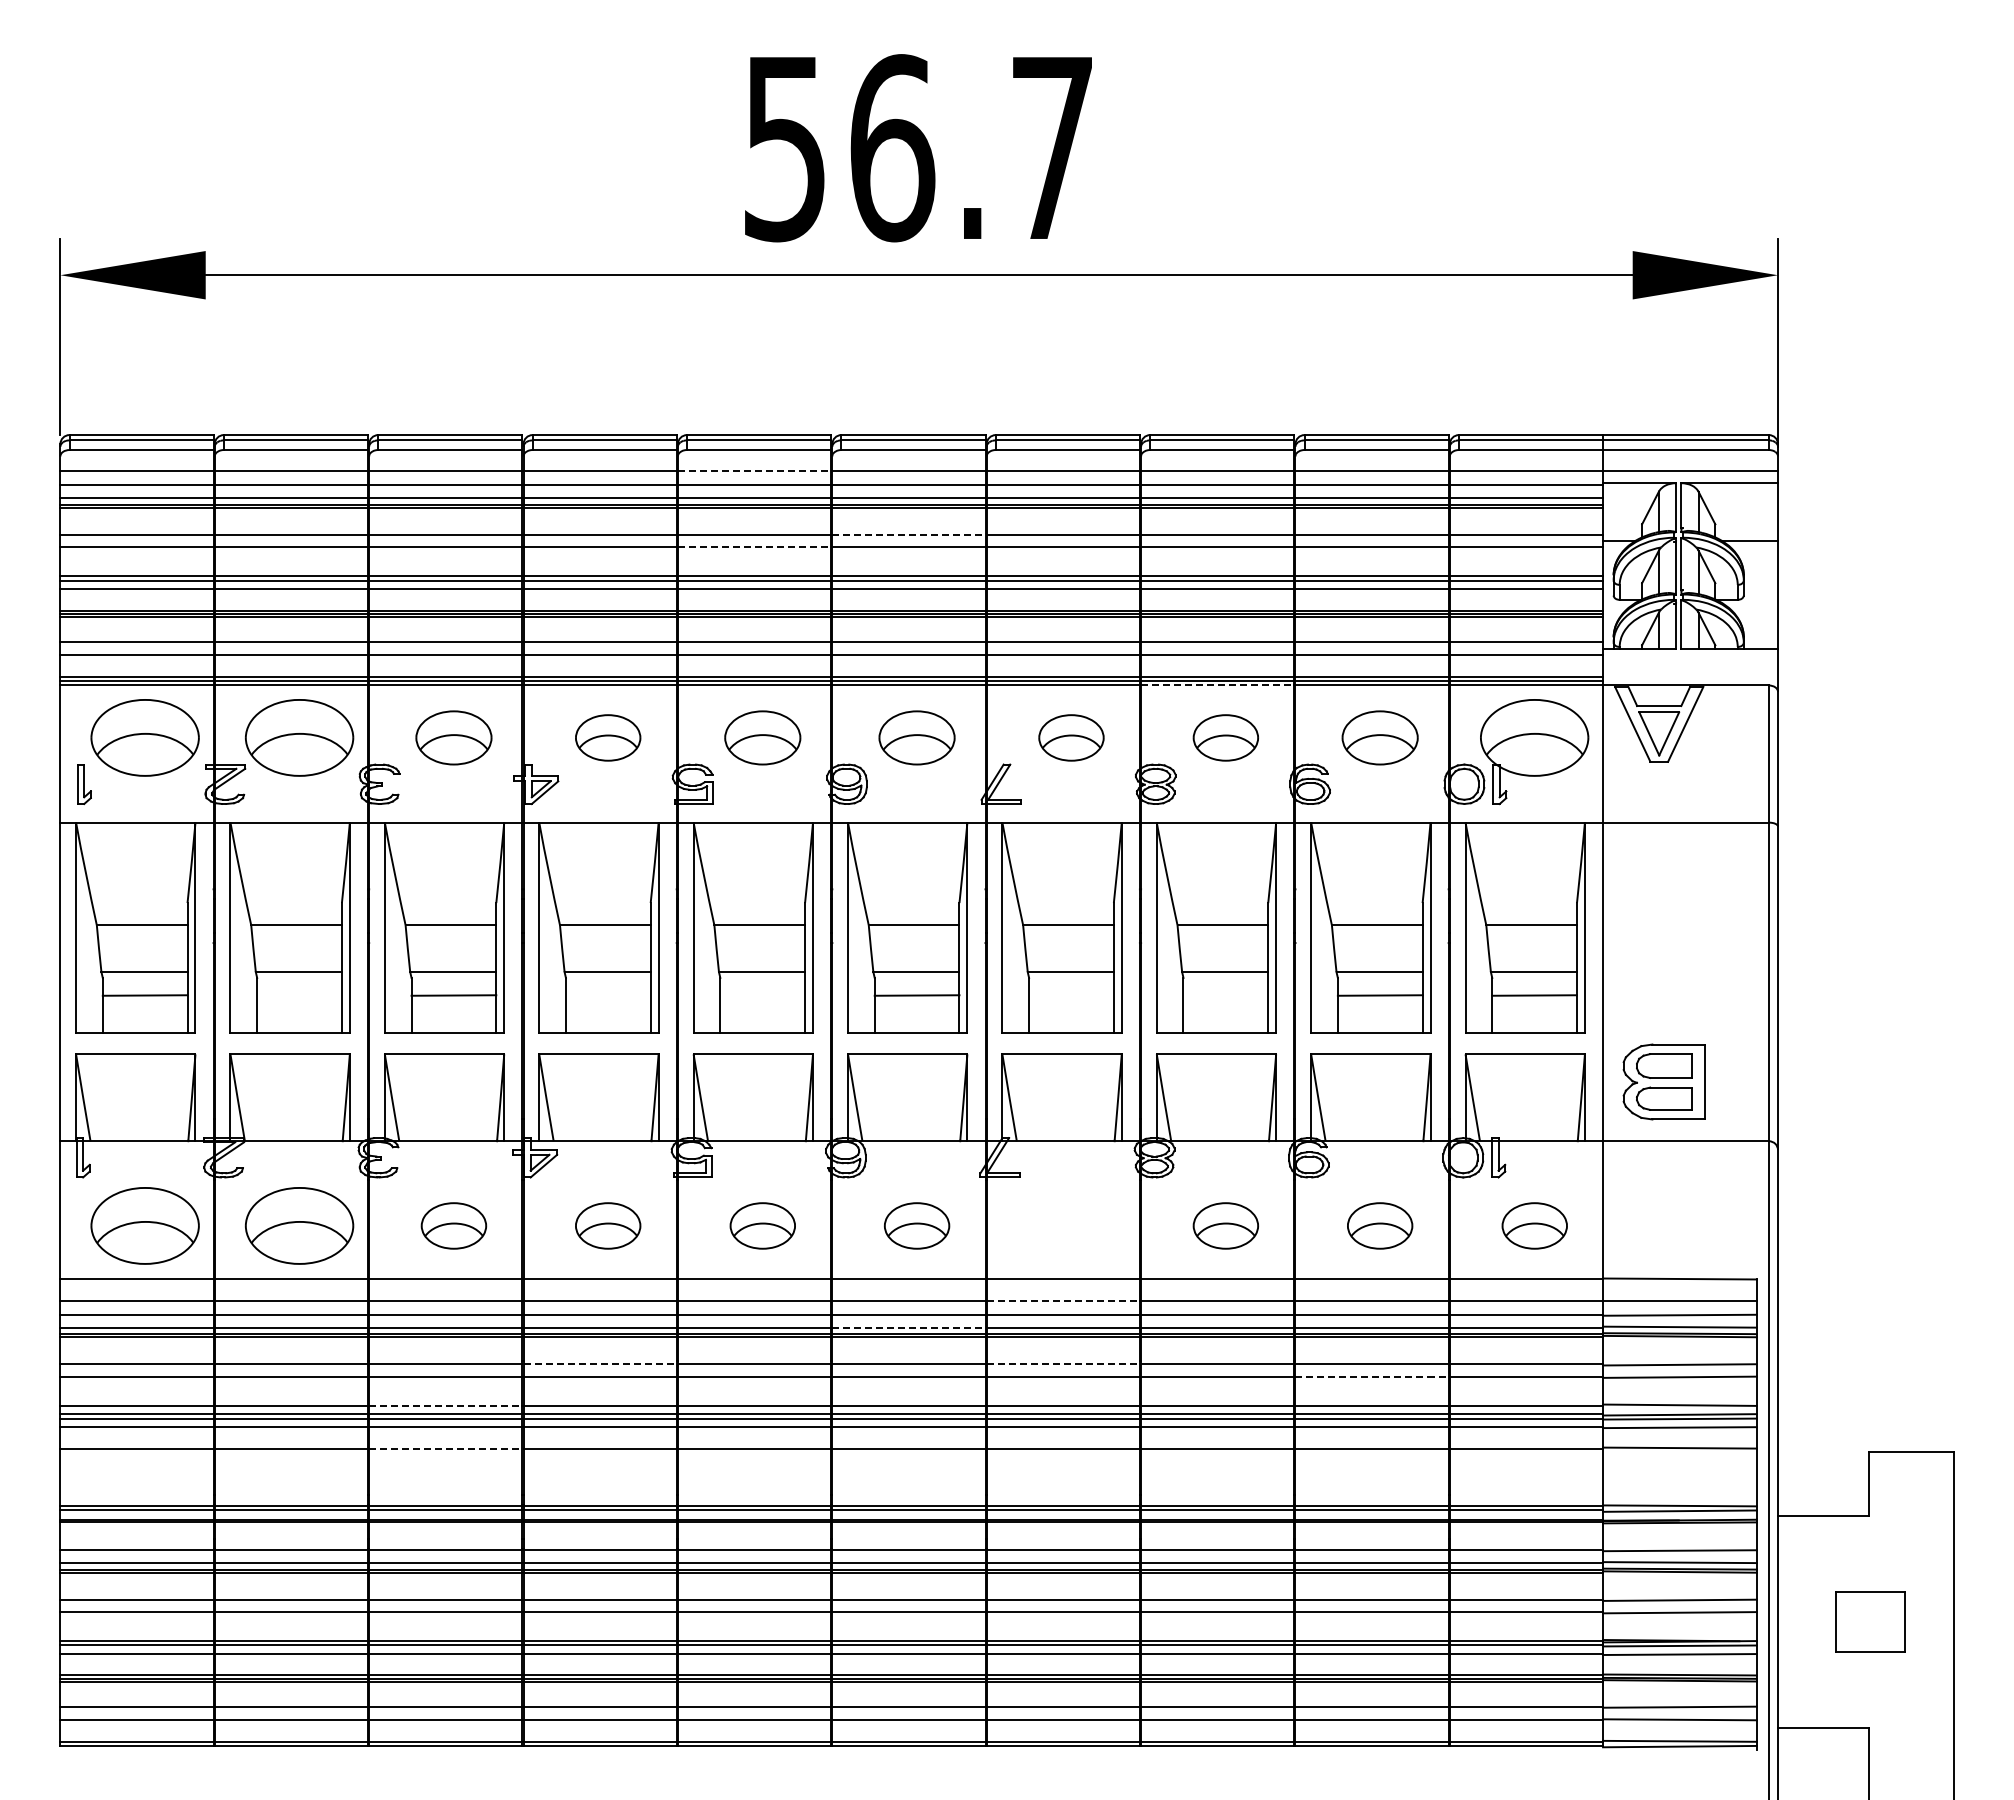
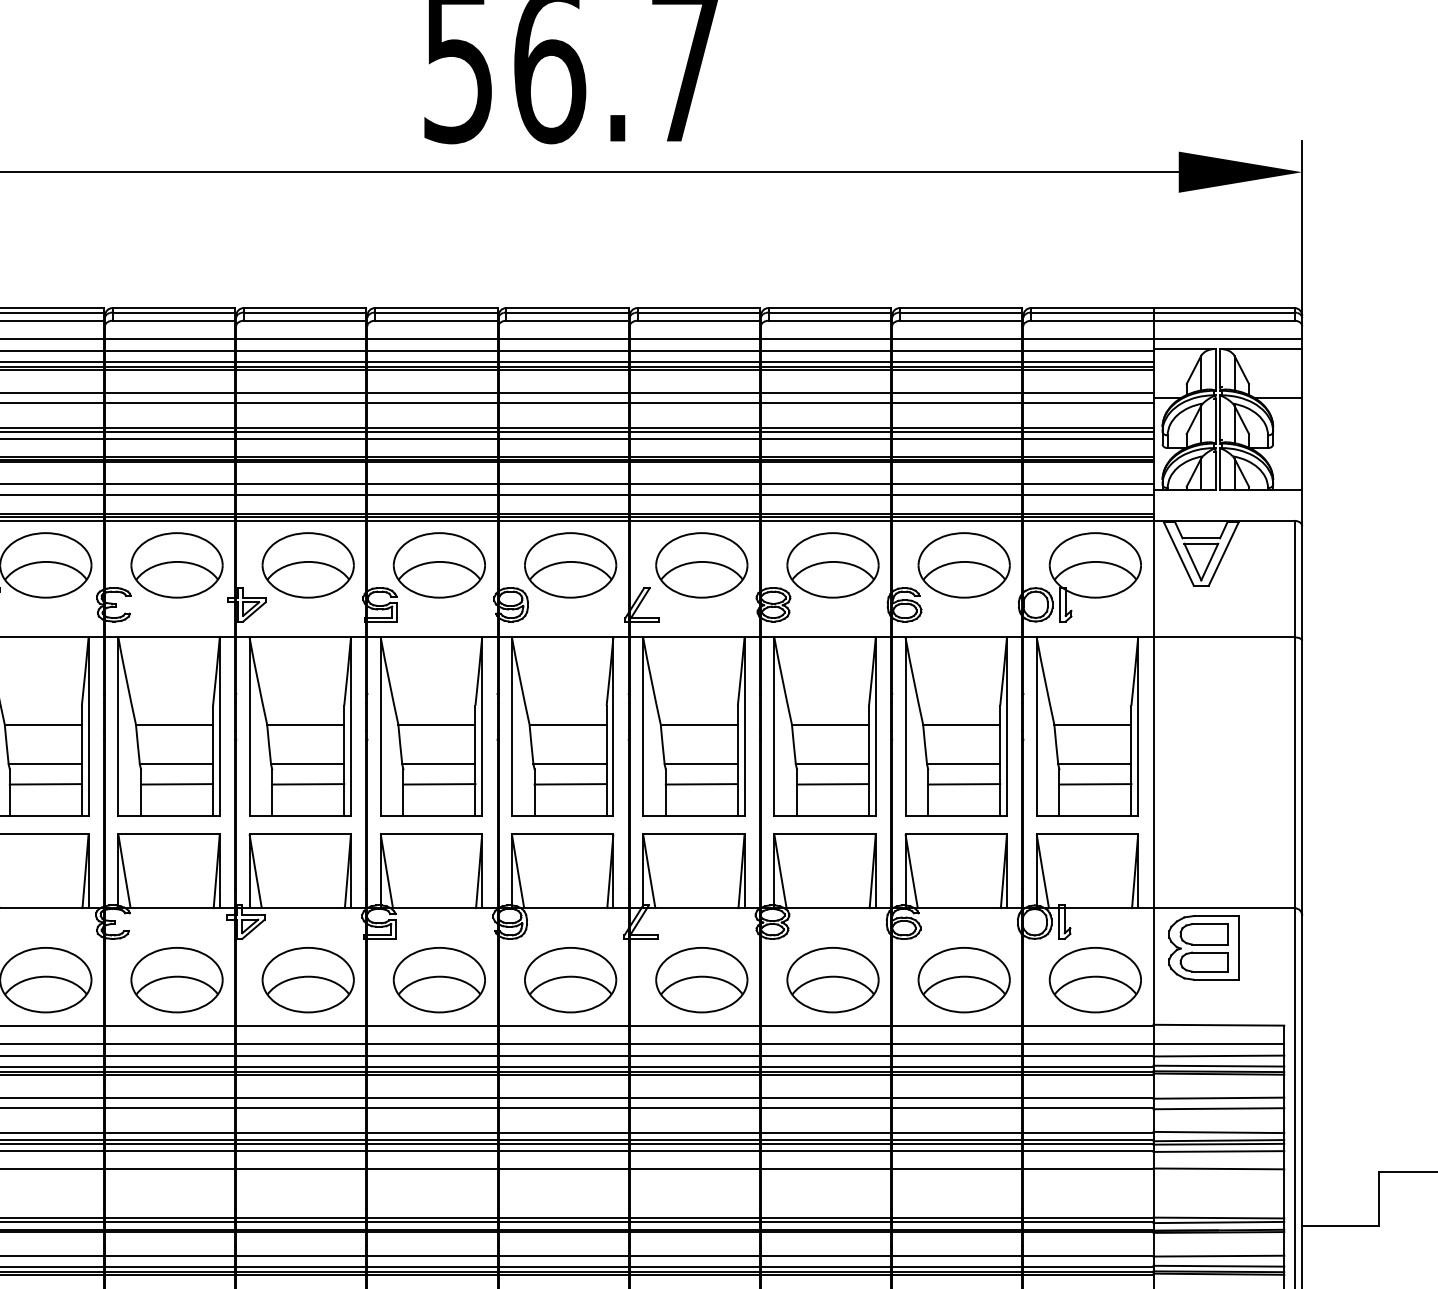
line: (754, 471) -> (432, 339), dashed -> solid
line: (908, 534) -> (563, 392), dashed -> solid
line: (754, 547) -> (432, 403), dashed -> solid
line: (1217, 685) -> (825, 520), dashed -> solid
part: (453, 737) -> (176, 565), size x1.43
part: (607, 737) -> (307, 565), size x1.67
part: (762, 737) -> (439, 565), size x1.43
part: (916, 737) -> (570, 565), size x1.43
part: (1071, 737) -> (701, 565), size x1.67
part: (1225, 737) -> (832, 565), size x1.67
part: (1379, 737) -> (963, 565), size x1.43
line: (299, 995) -> (45, 784), added
line: (607, 995) -> (307, 784), added
line: (762, 995) -> (439, 784), added
line: (1071, 995) -> (701, 784), added
line: (1225, 995) -> (832, 784), added
part: (1663, 1081) -> (1203, 947), moved
part: (453, 1225) -> (176, 979), size x1.67
part: (607, 1225) -> (307, 979), size x1.67
part: (762, 1225) -> (439, 979), size x1.67
part: (916, 1225) -> (570, 979), size x1.67
part: (1071, 1225) -> (701, 979), added
part: (1225, 1225) -> (832, 979), size x1.67
part: (1379, 1225) -> (963, 979), size x1.67
part: (1534, 1225) -> (1095, 979), size x1.67
line: (1063, 1300) -> (695, 1043), dashed -> solid
line: (908, 1327) -> (563, 1066), dashed -> solid
line: (600, 1364) -> (301, 1097), dashed -> solid
line: (1063, 1364) -> (695, 1097), dashed -> solid
line: (1372, 1376) -> (957, 1108), dashed -> solid
line: (445, 1405) -> (169, 1132), dashed -> solid
line: (445, 1448) -> (169, 1169), dashed -> solid

